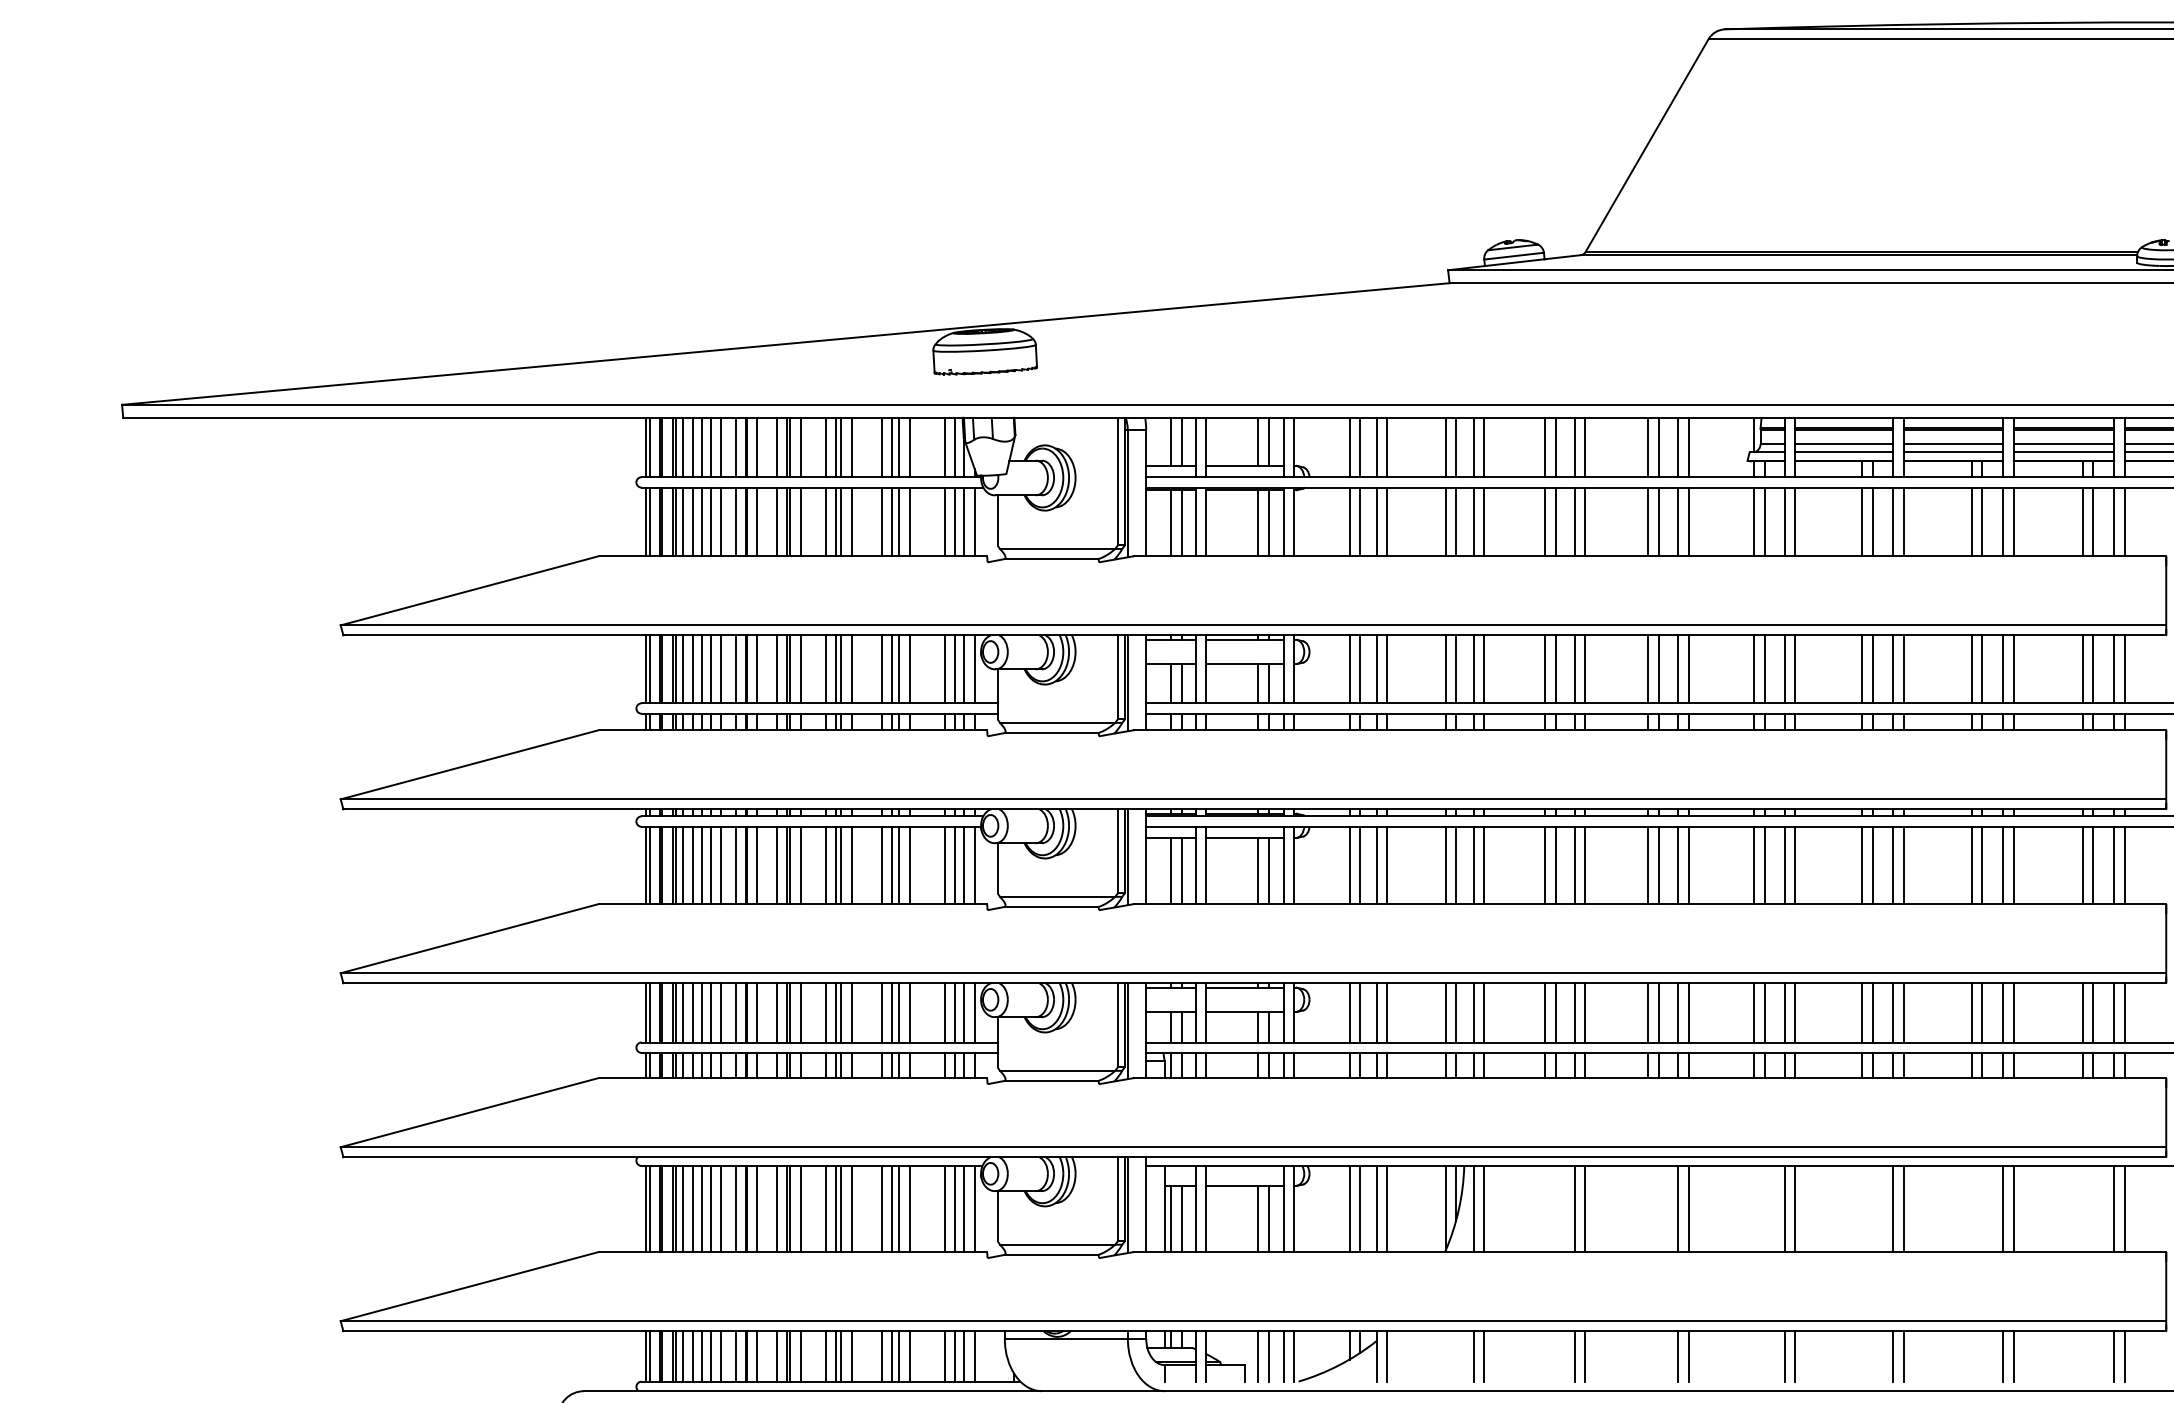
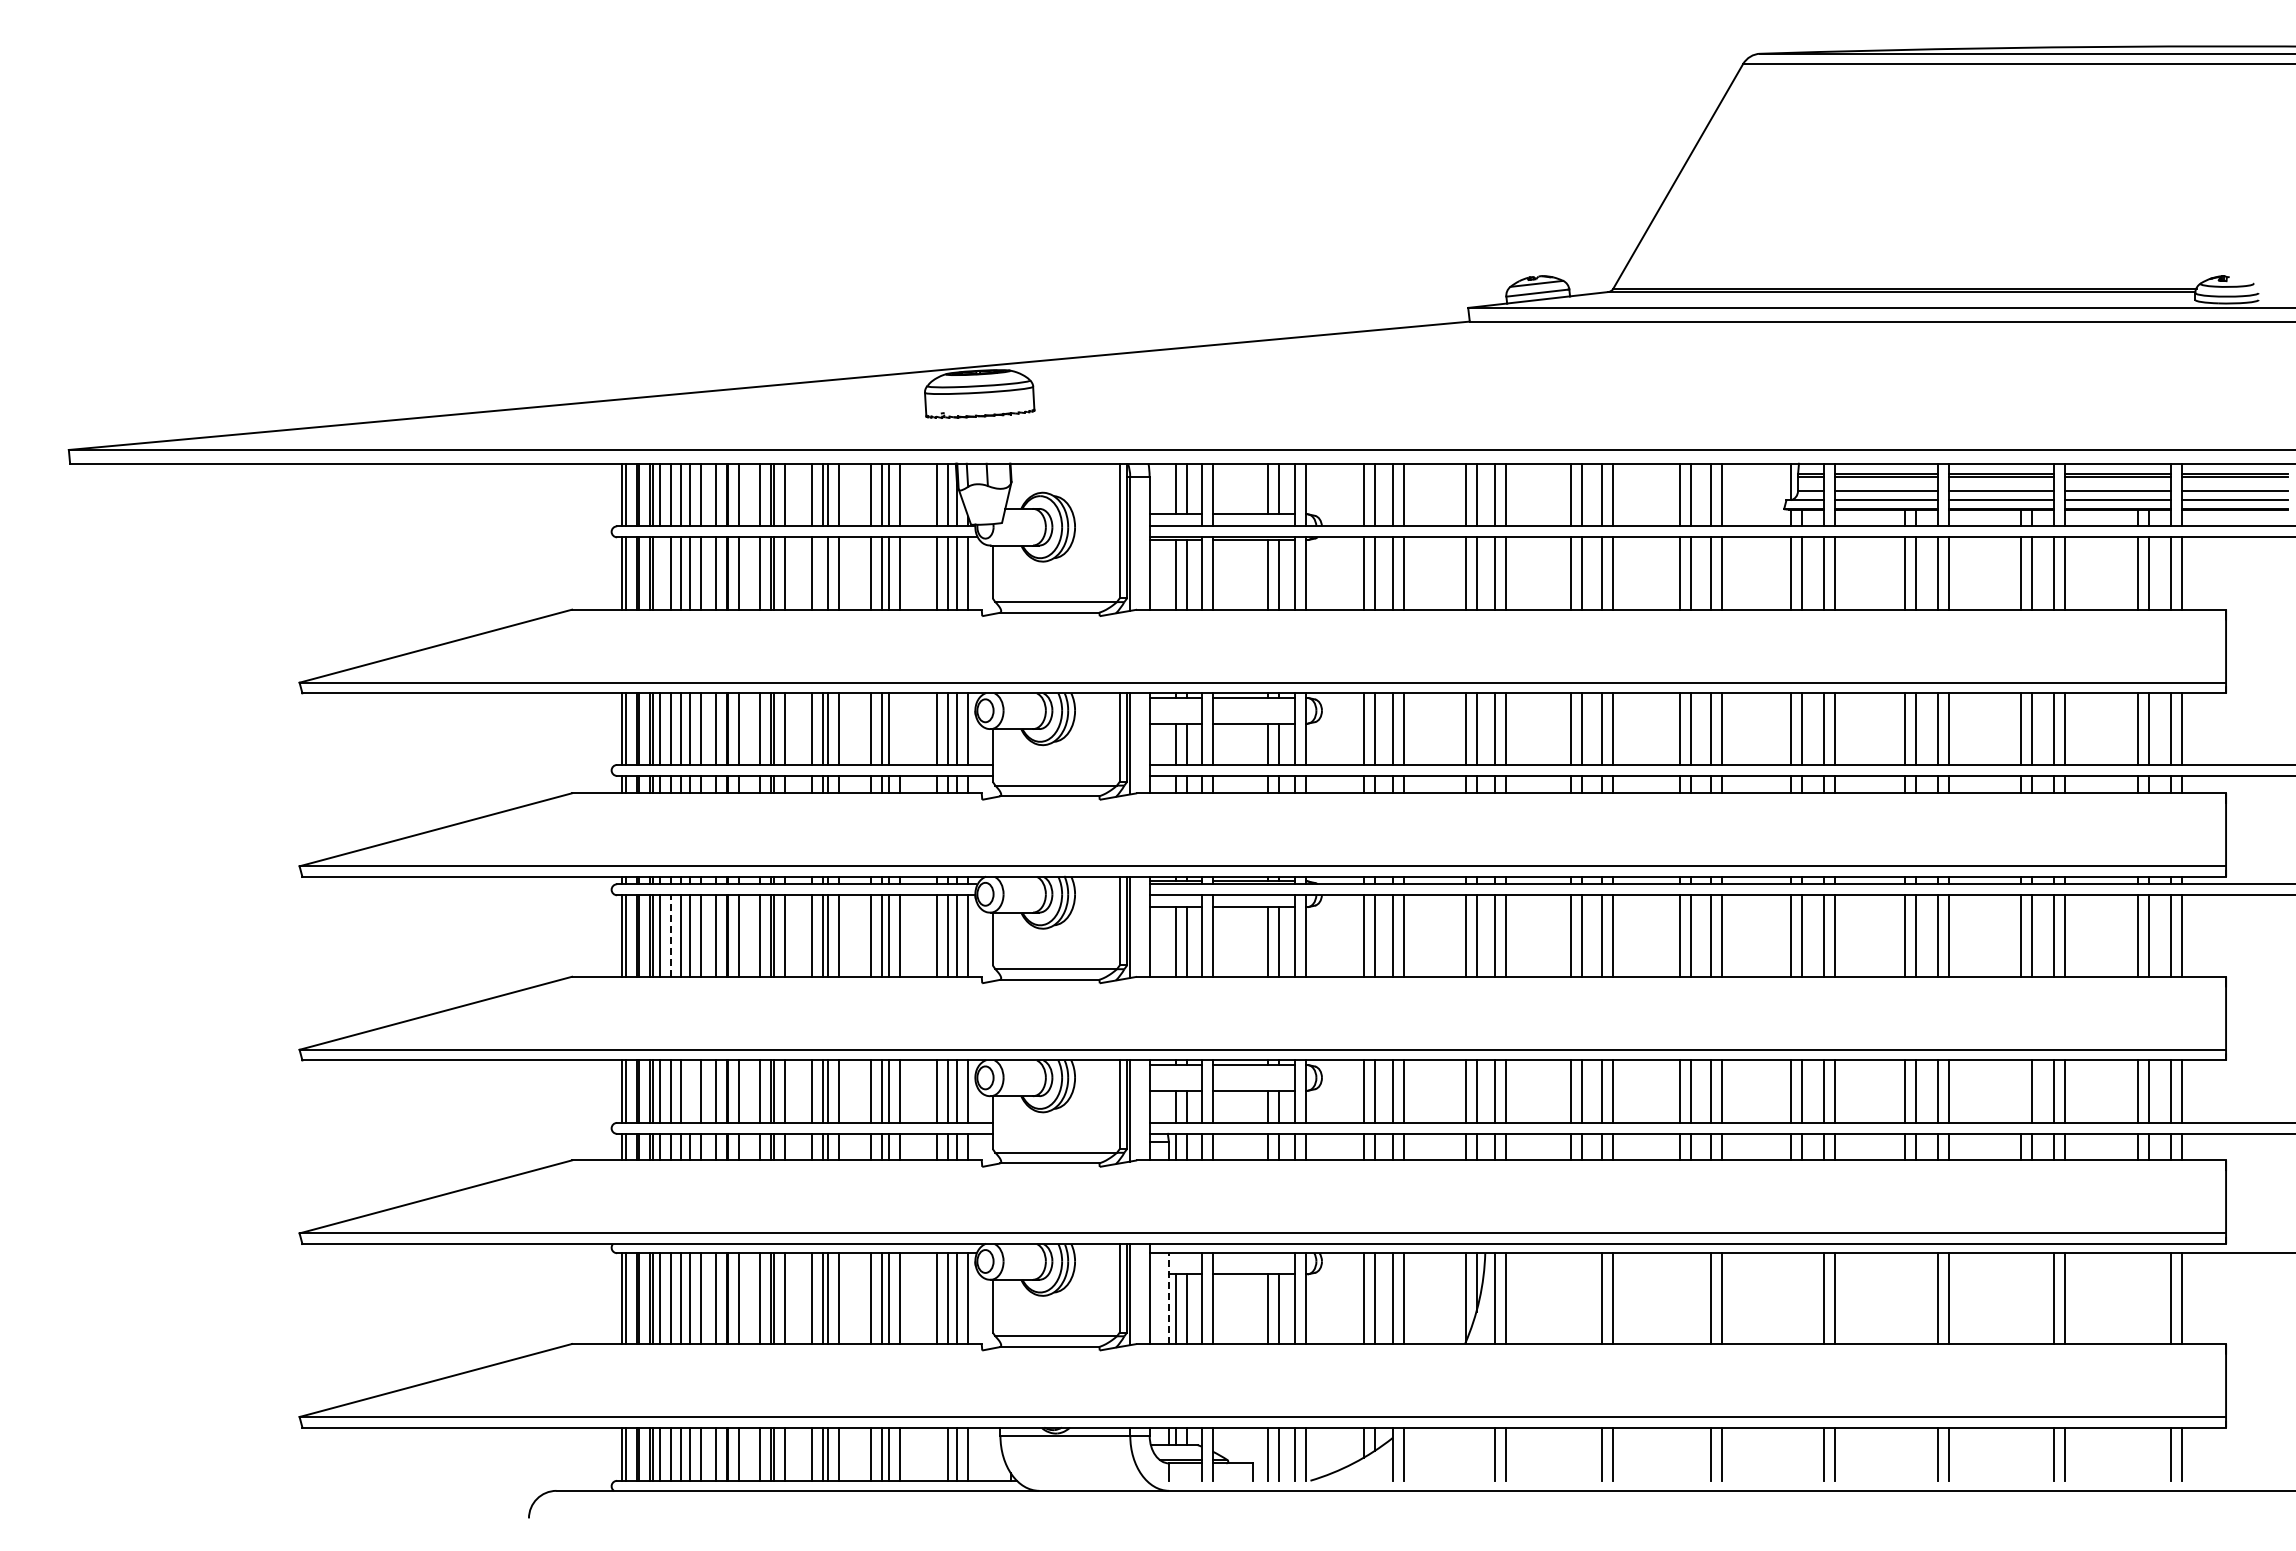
line: (682, 521) -> (660, 573), removed
line: (836, 521) -> (822, 573), removed
line: (910, 668) -> (900, 728), removed
line: (693, 865) -> (671, 936), solid -> dashed
line: (711, 1012) -> (690, 1091), removed
line: (1972, 1012) -> (2021, 1091), removed
line: (1164, 1208) -> (1168, 1298), solid -> dashed
line: (945, 1355) -> (937, 1453), removed

